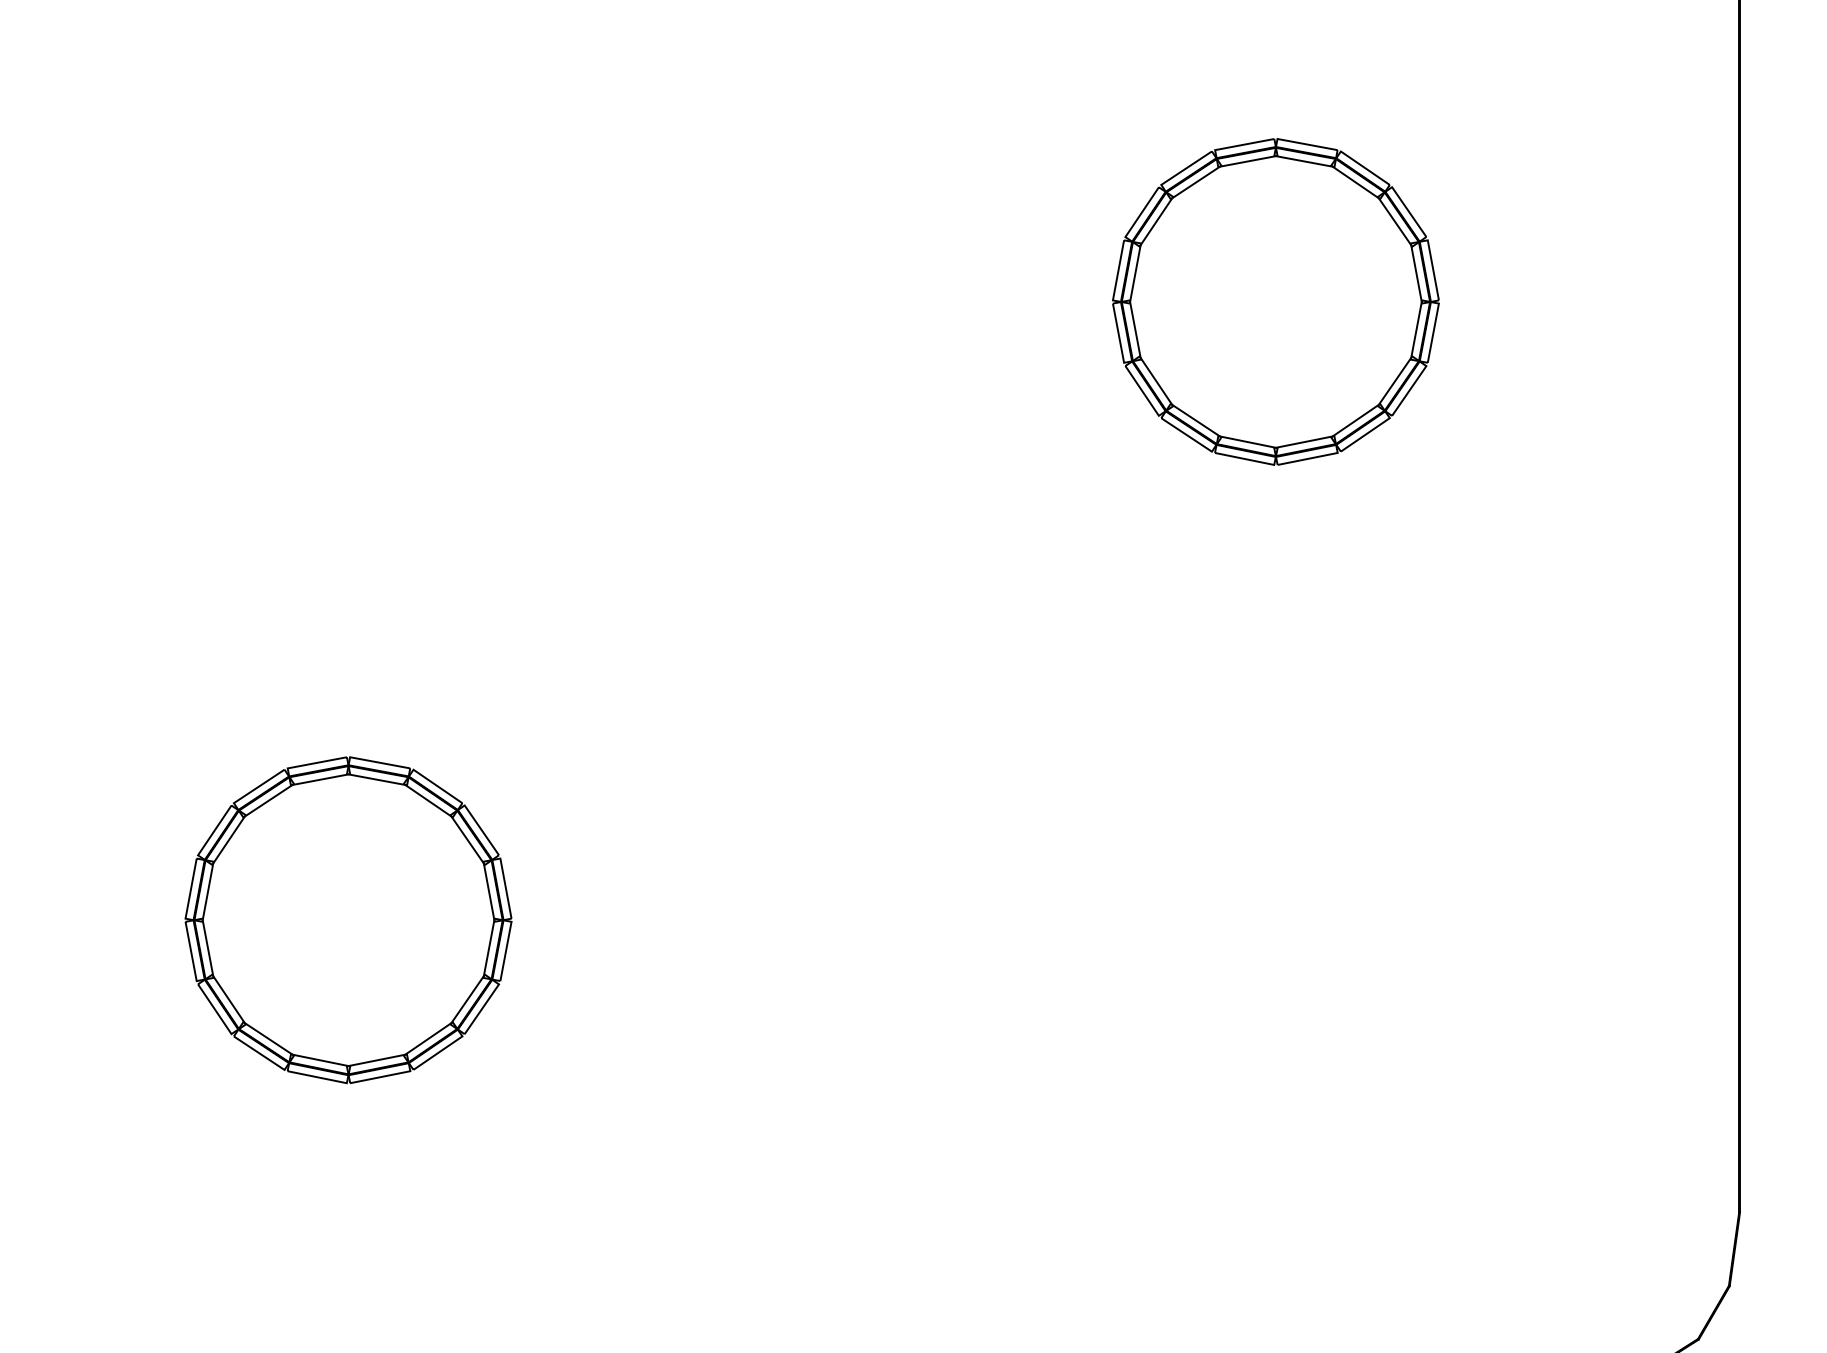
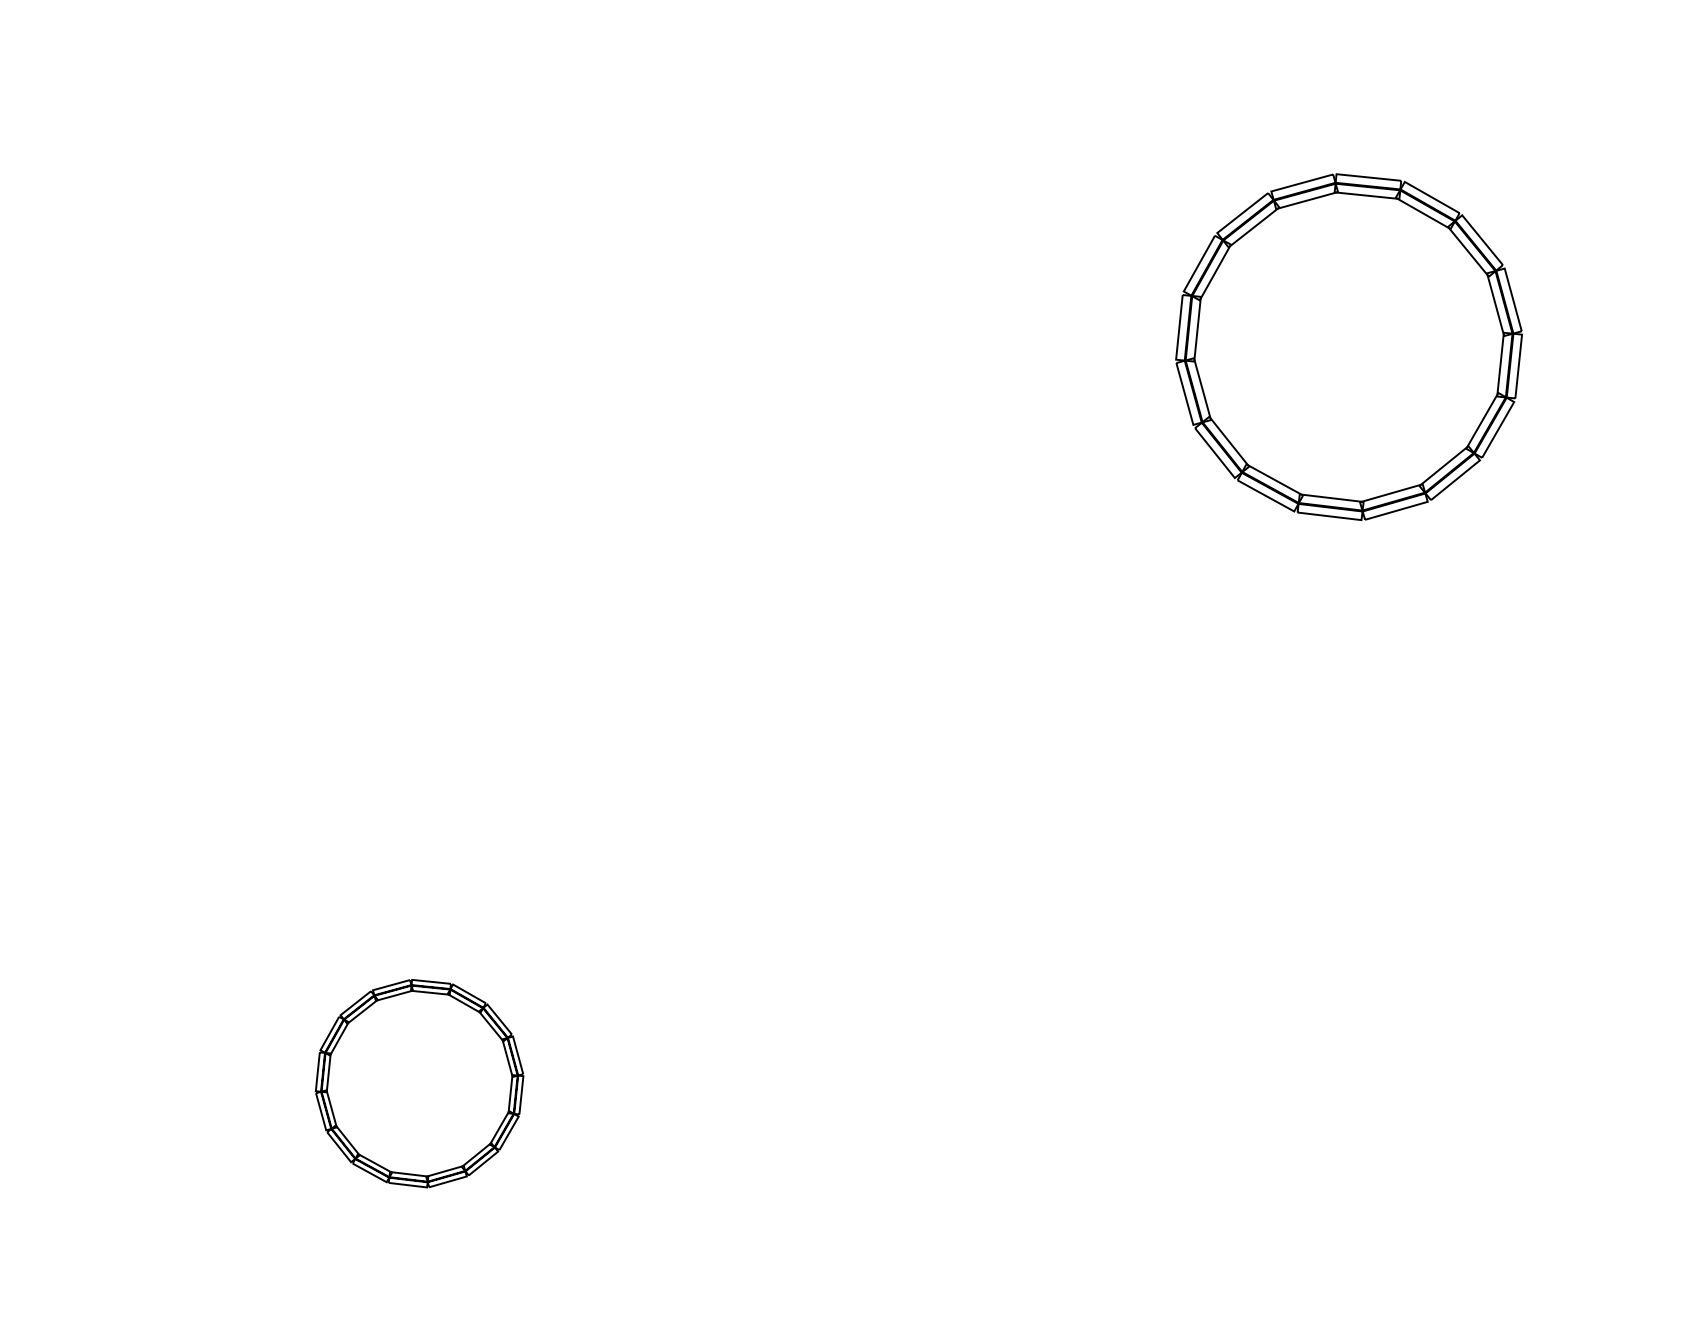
part: (348, 920) -> (419, 1083), size x0.6

